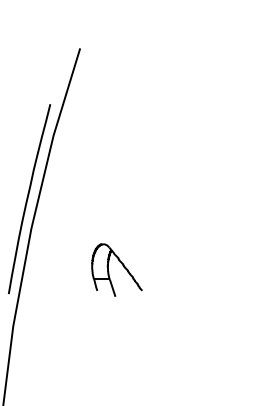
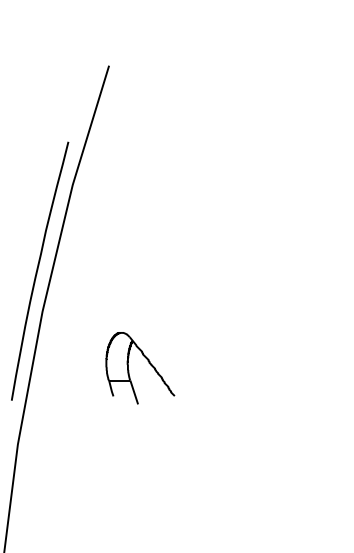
part: (122, 265) -> (147, 361), moved

